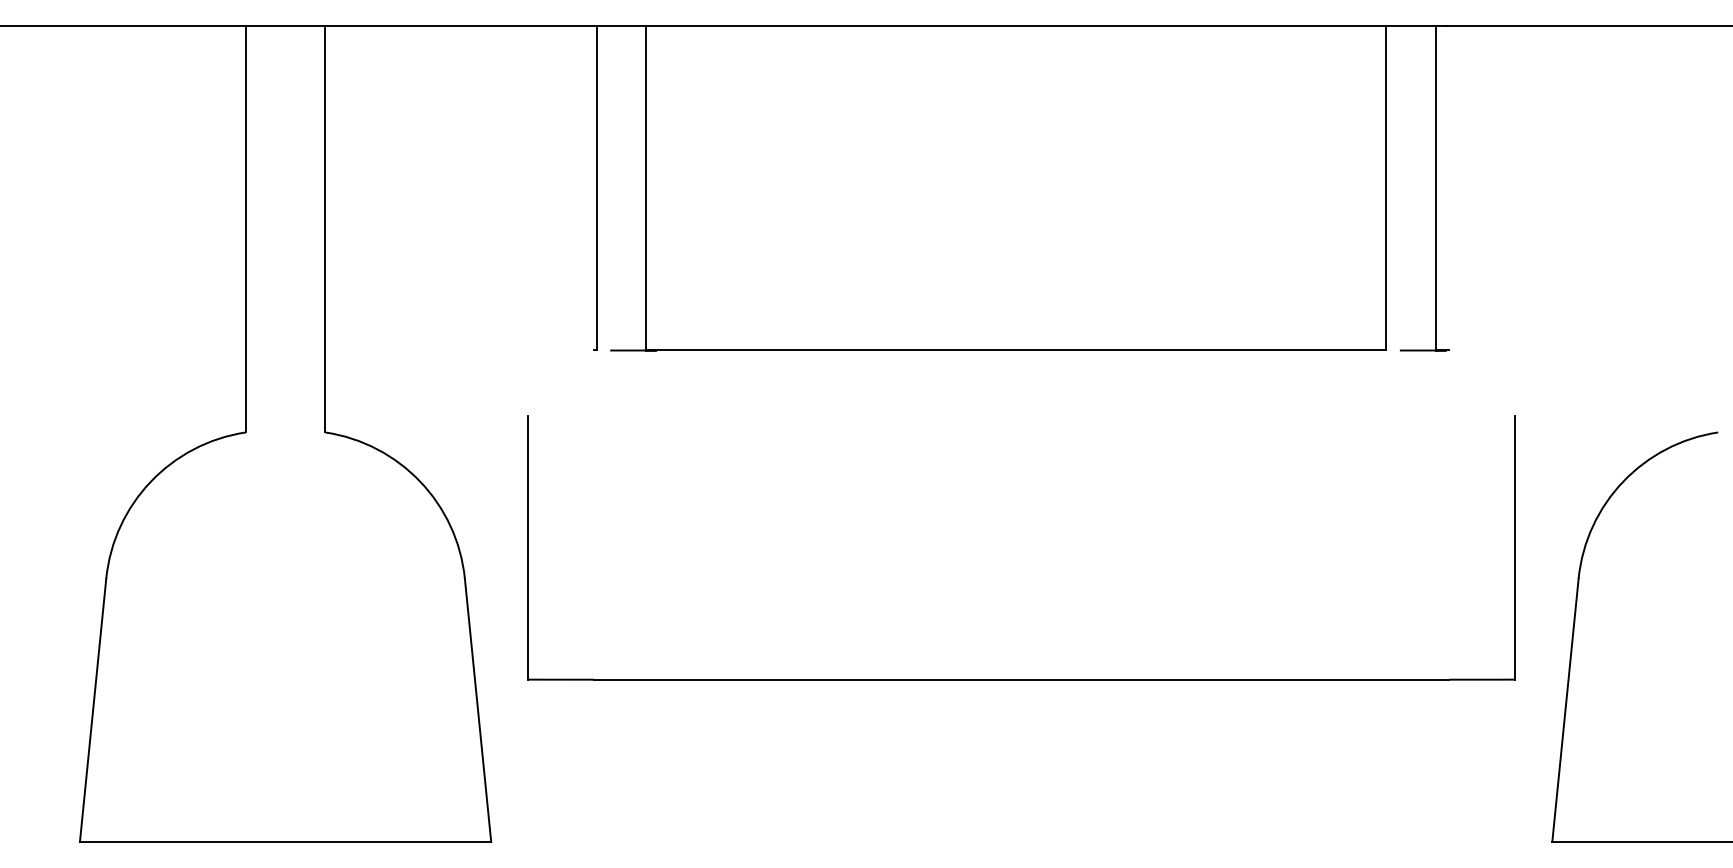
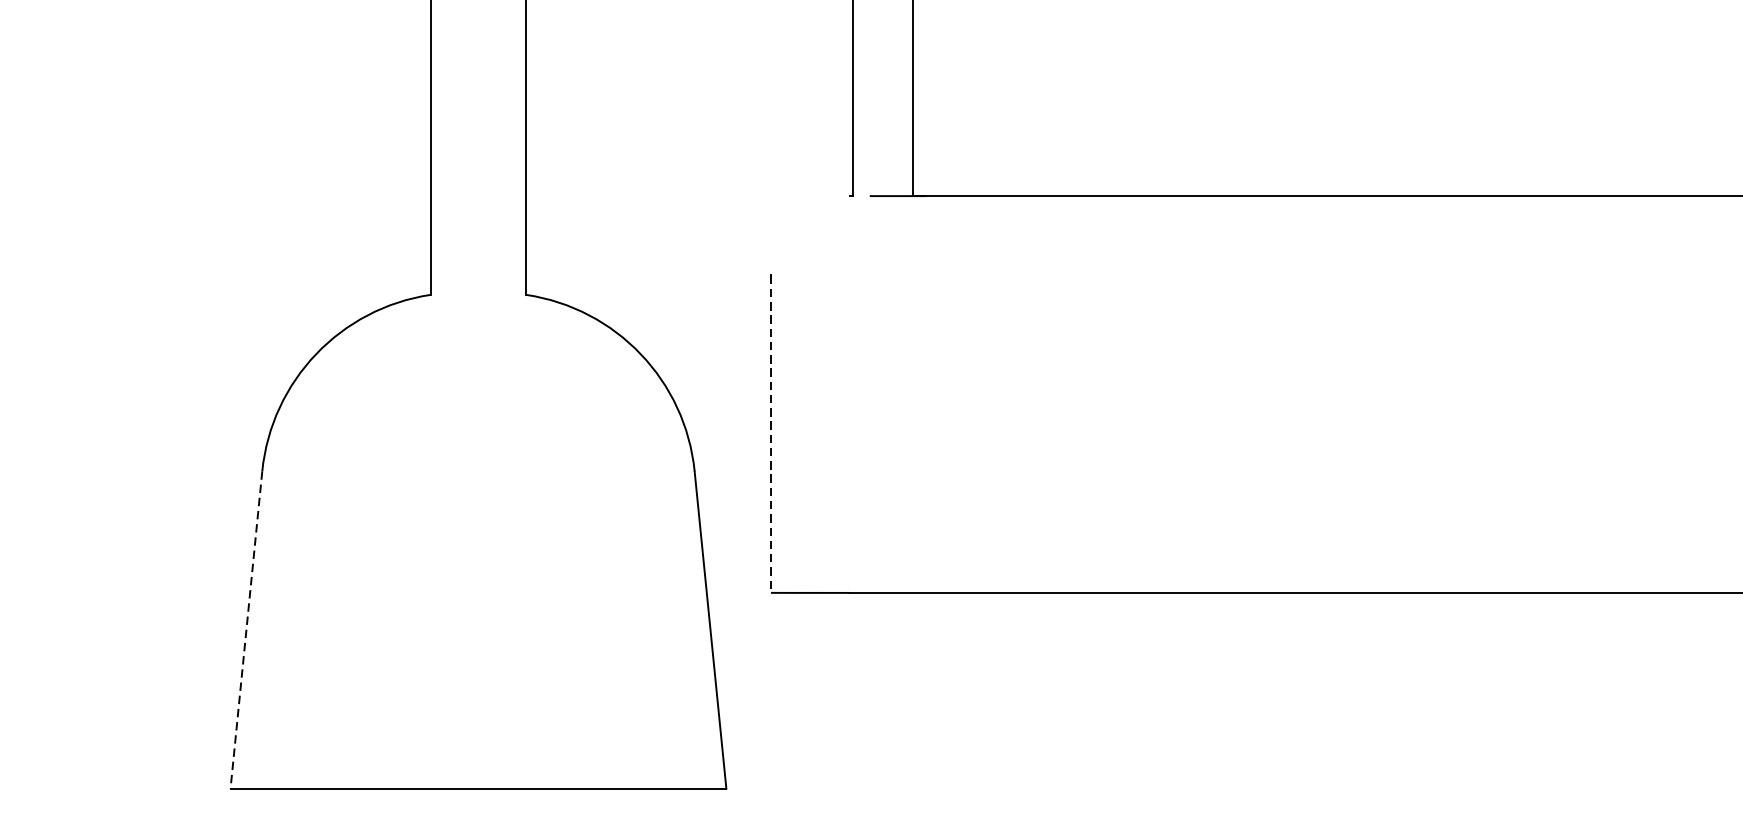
line: (528, 548) -> (771, 434), solid -> dashed
line: (93, 710) -> (246, 630), solid -> dashed

